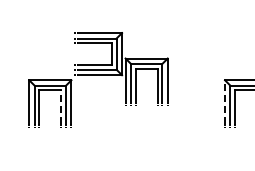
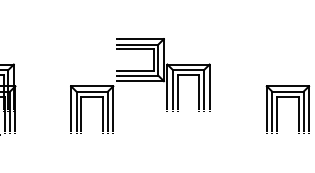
line: (224, 101) -> (266, 107), dashed -> solid
line: (61, 107) -> (103, 113), dashed -> solid

